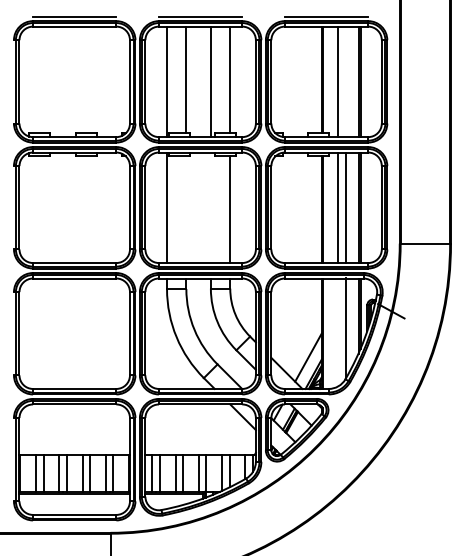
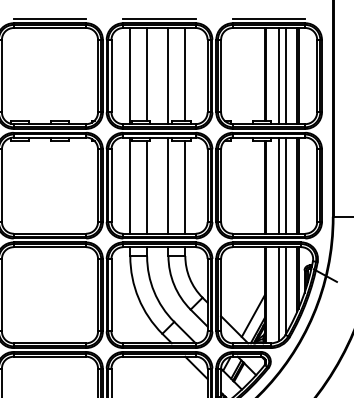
line: (345, 81) -> (285, 75), added
line: (210, 207) -> (168, 185), added
line: (186, 209) -> (147, 187), added
line: (338, 332) -> (279, 294), added

